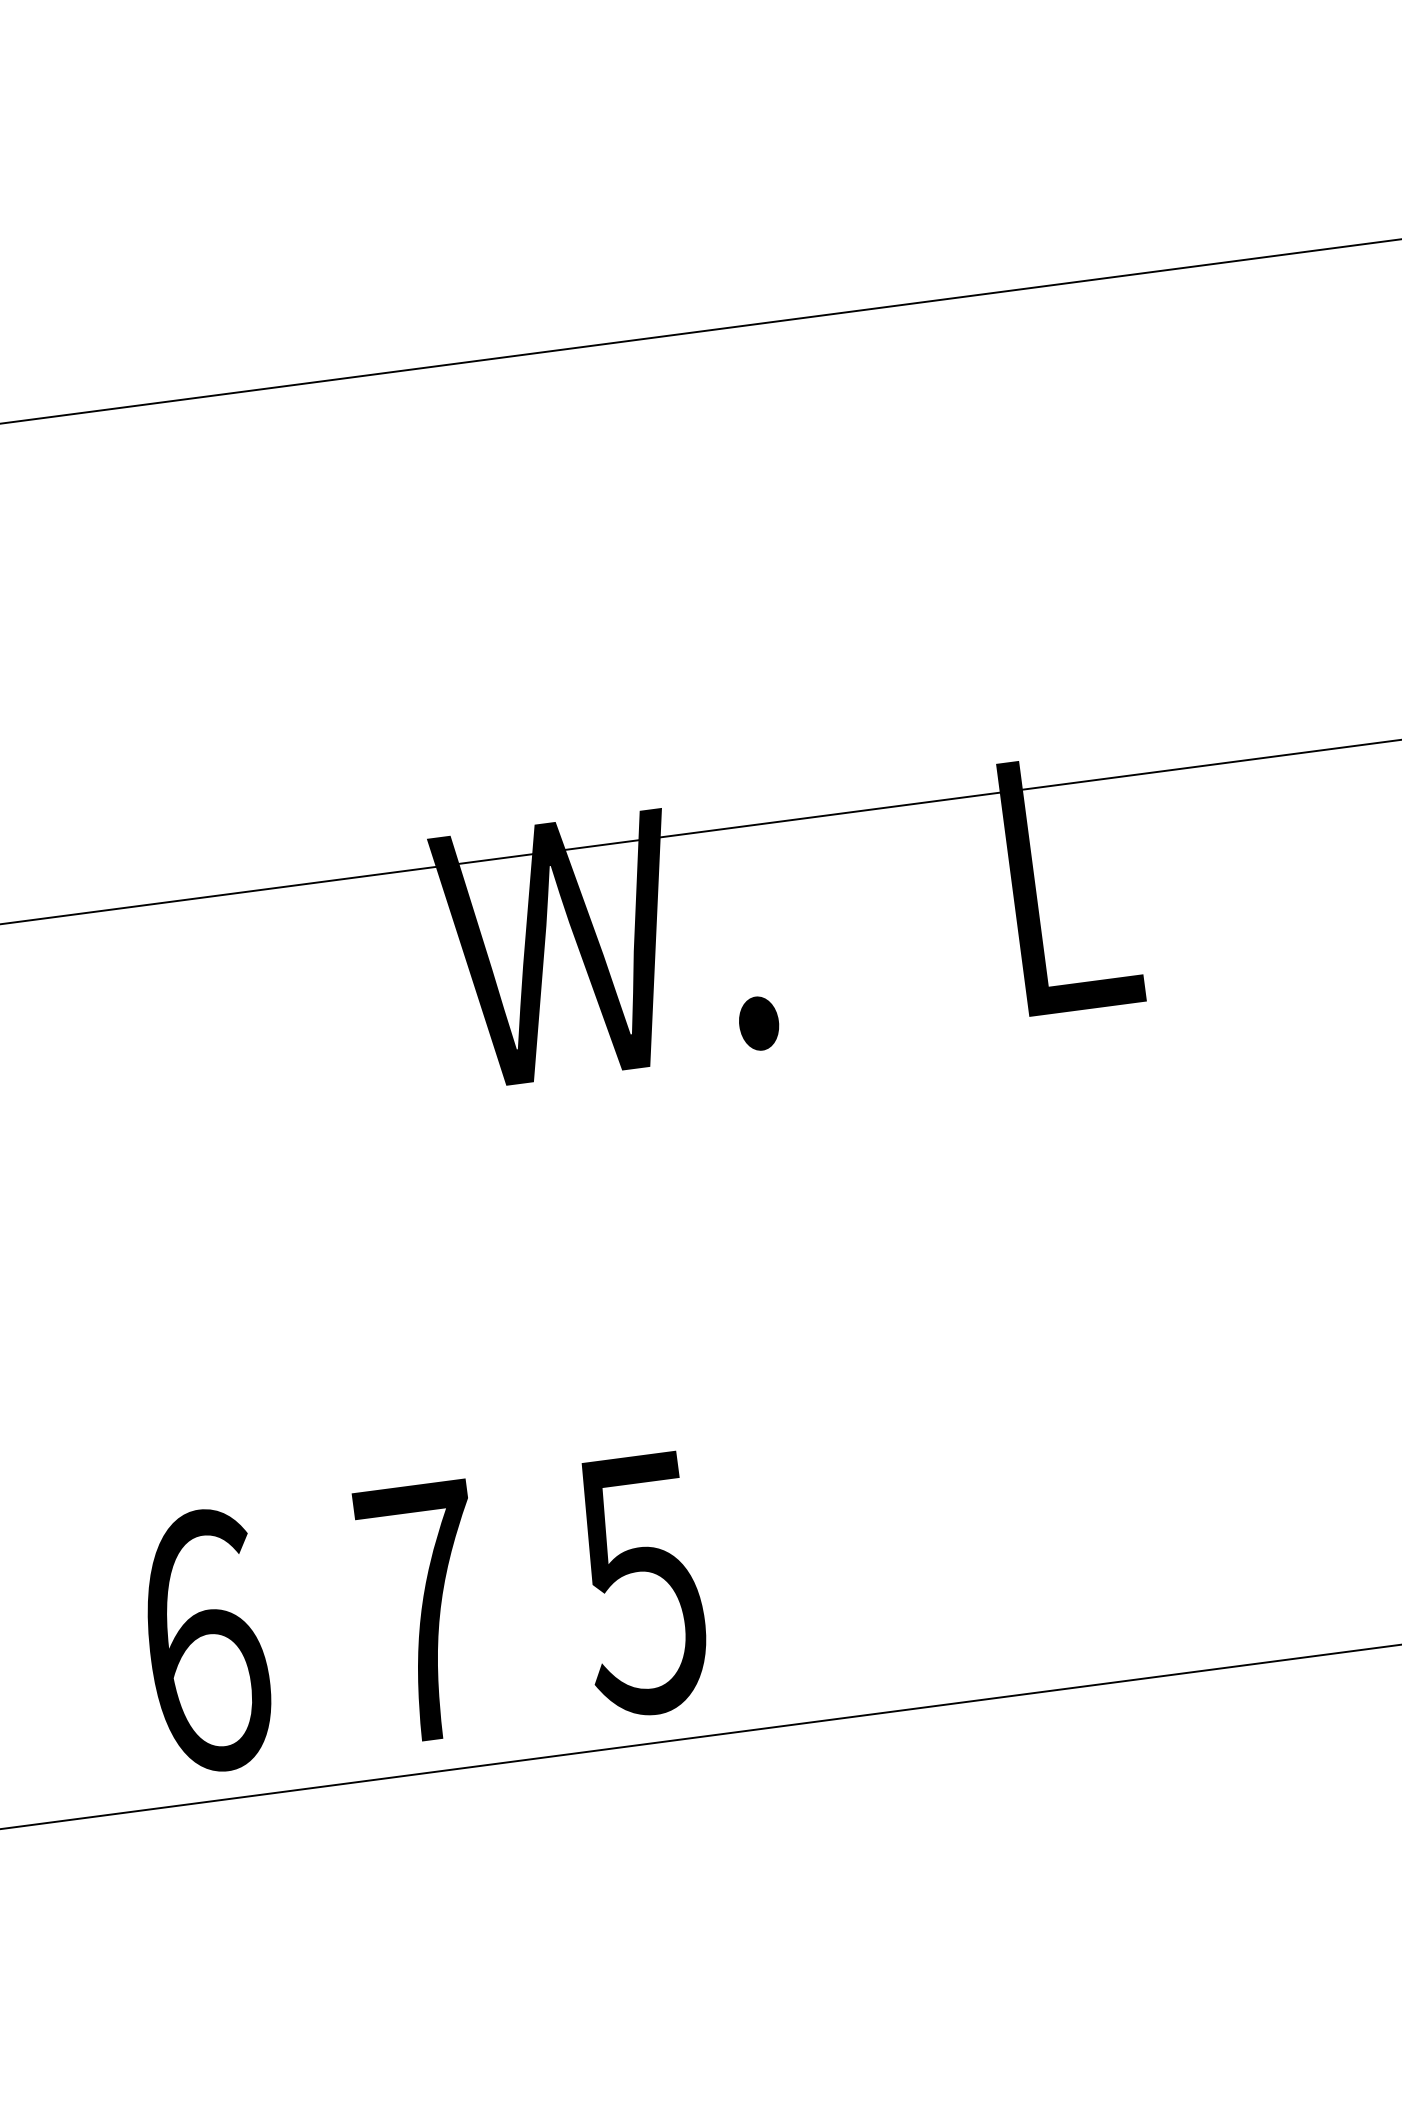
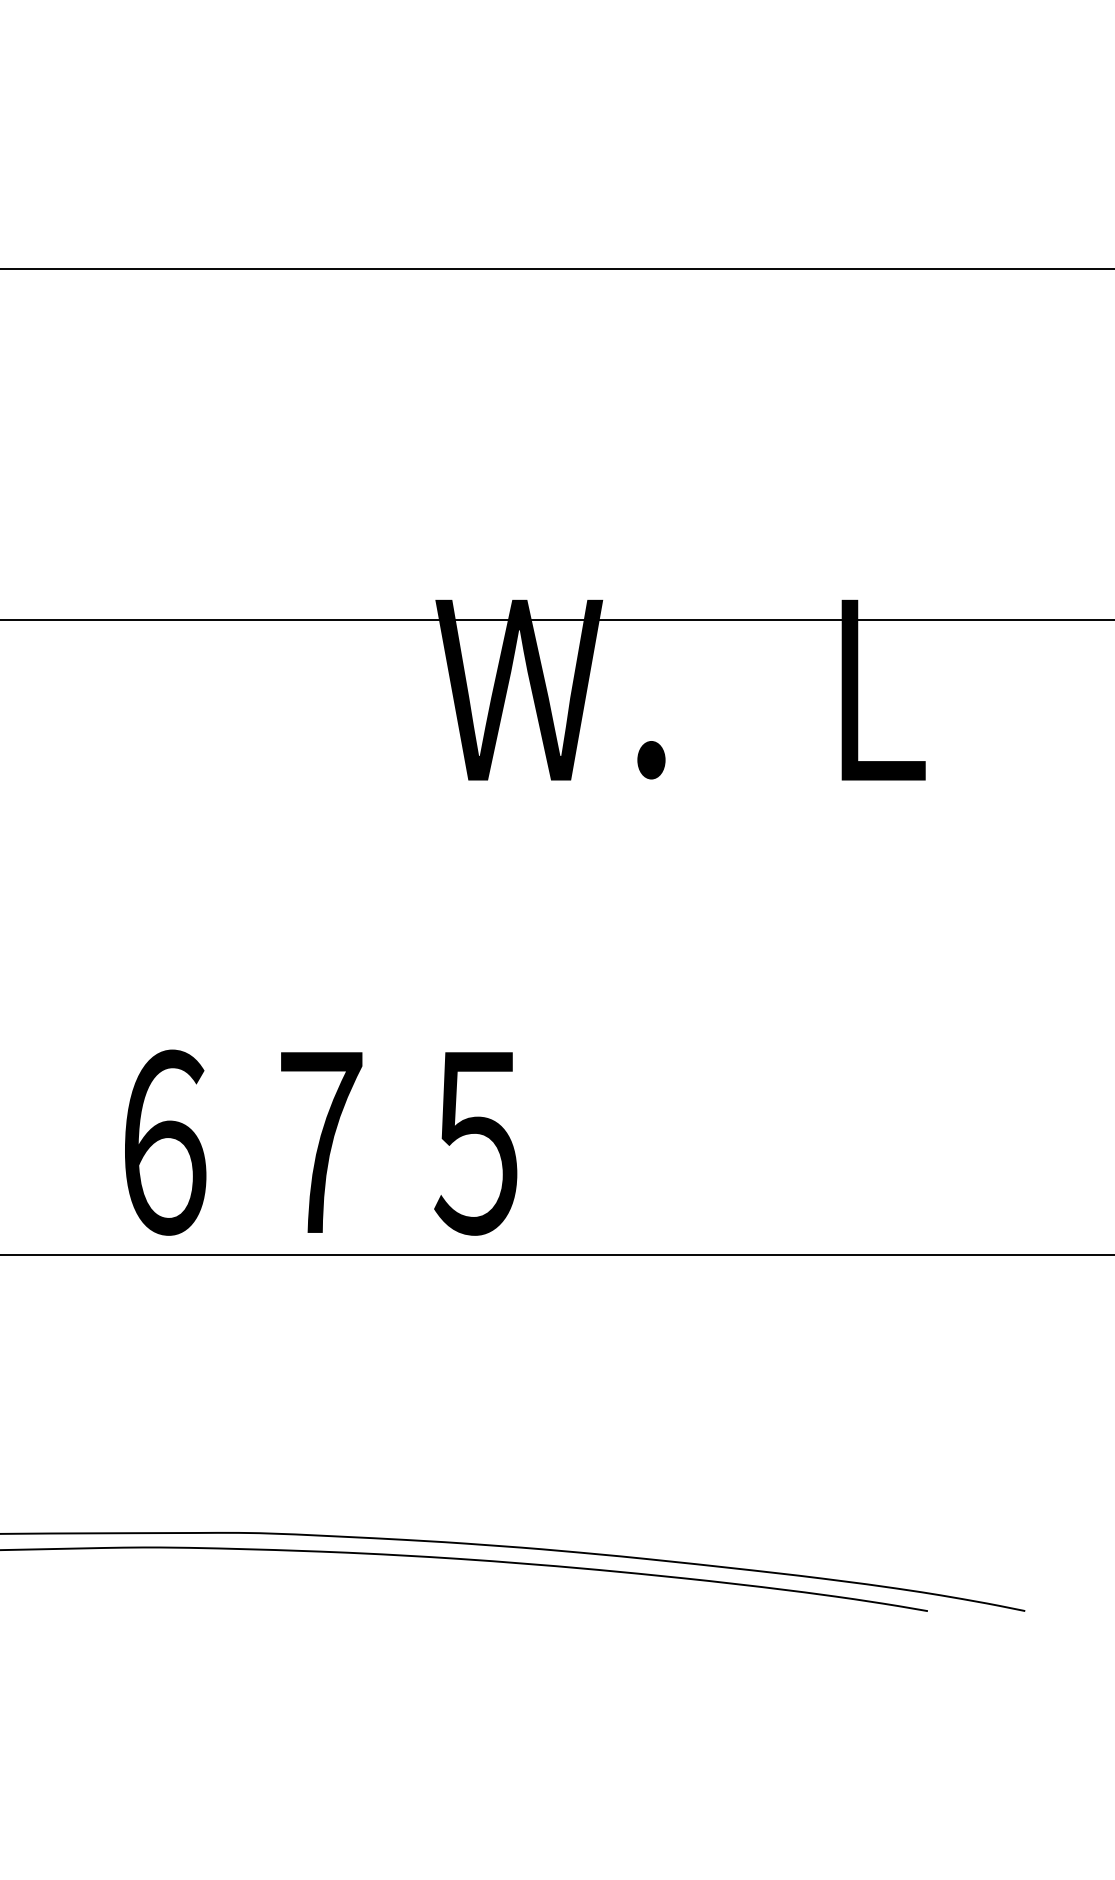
text: (424, 1612) -> (321, 1142), moved

